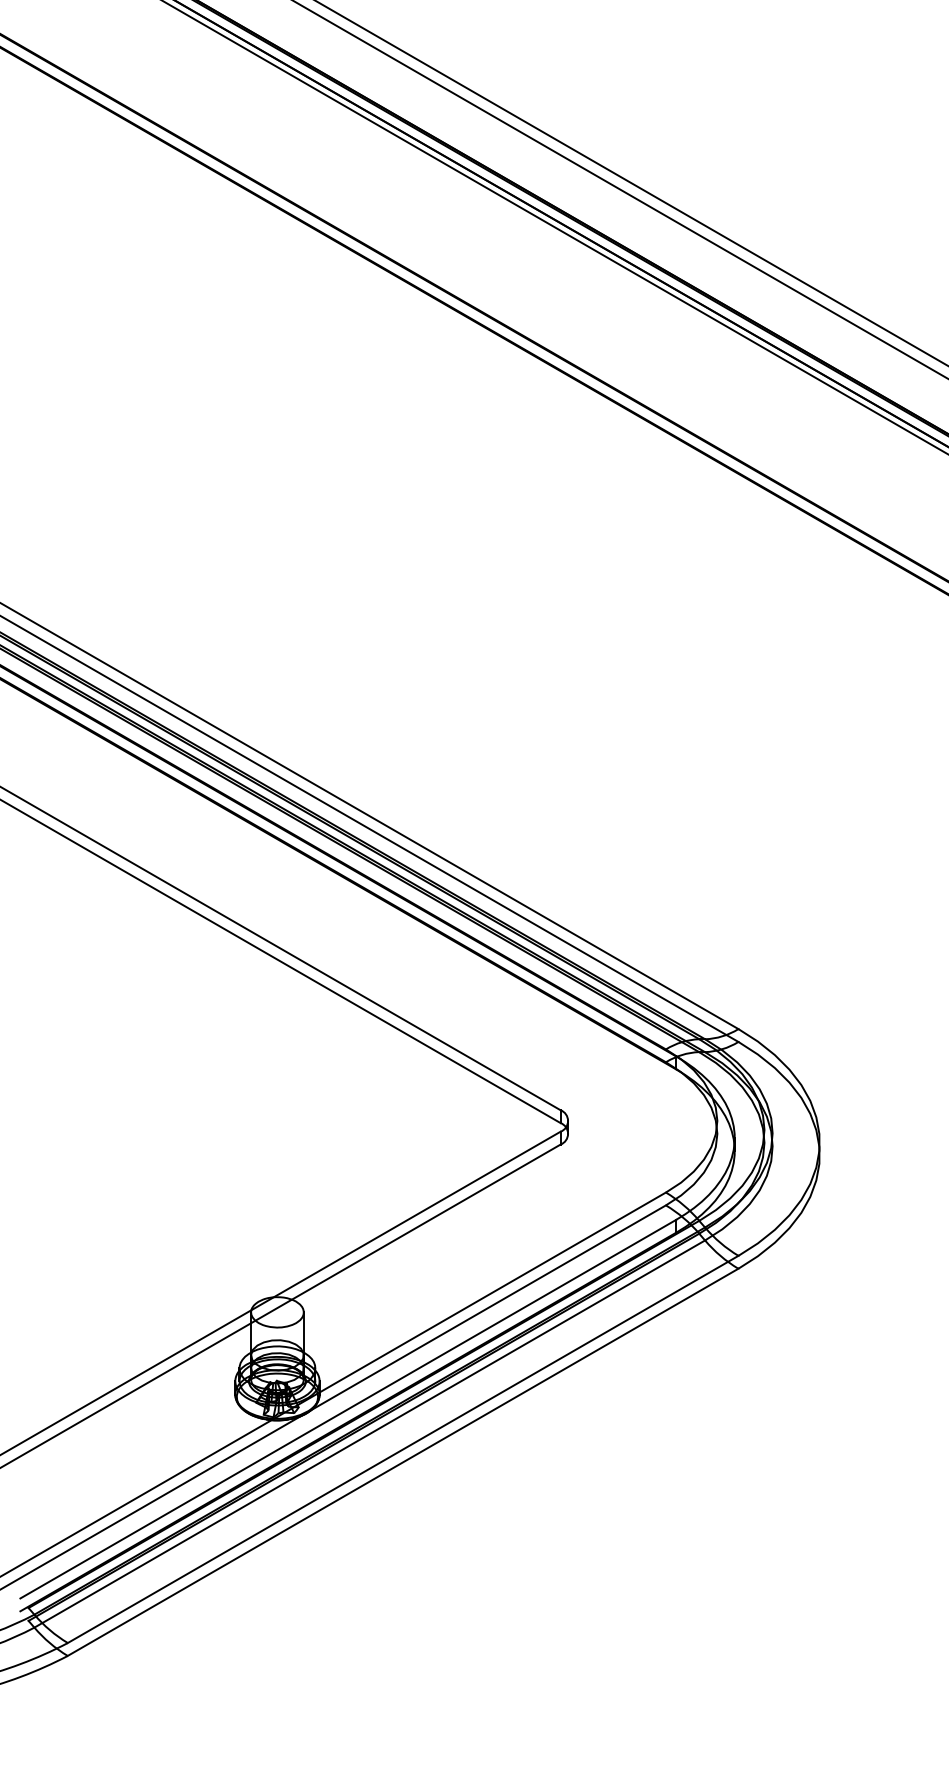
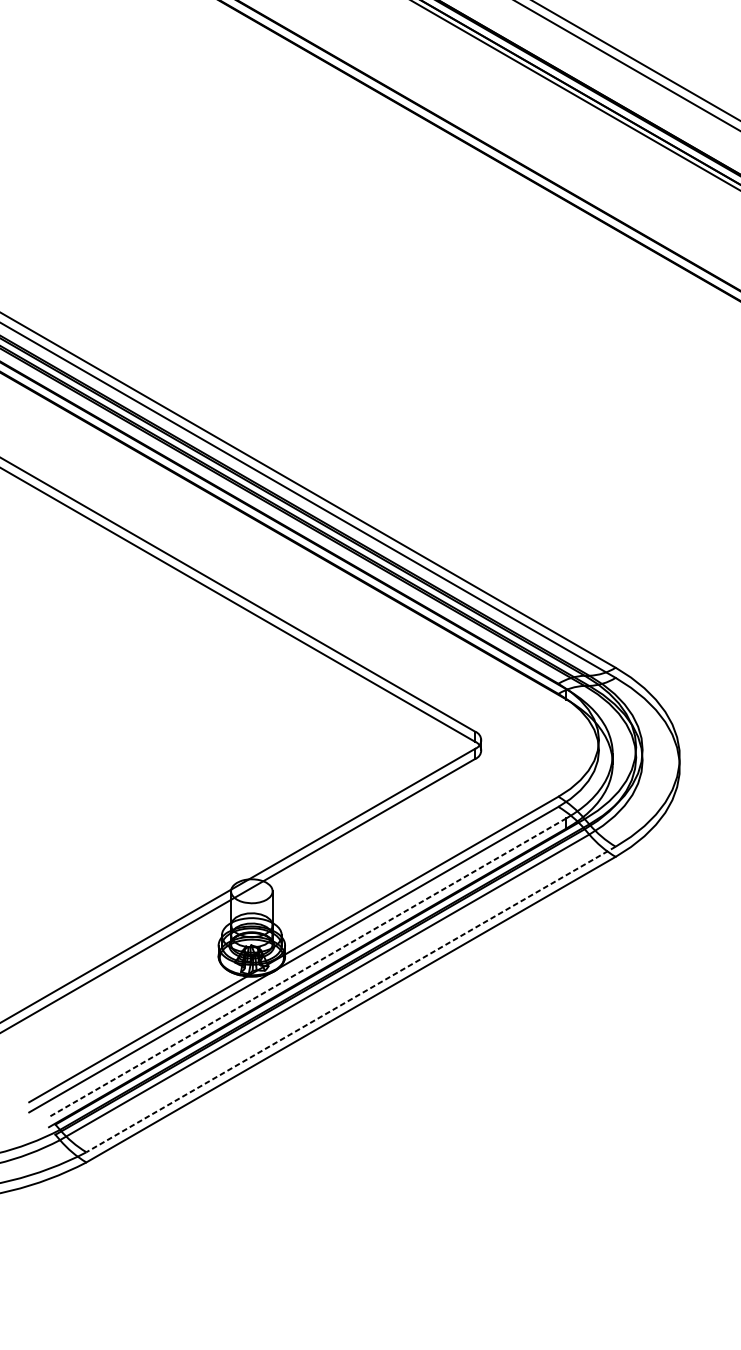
line: (348, 1409) -> (307, 967), solid -> dashed
line: (402, 1449) -> (350, 999), solid -> dashed

